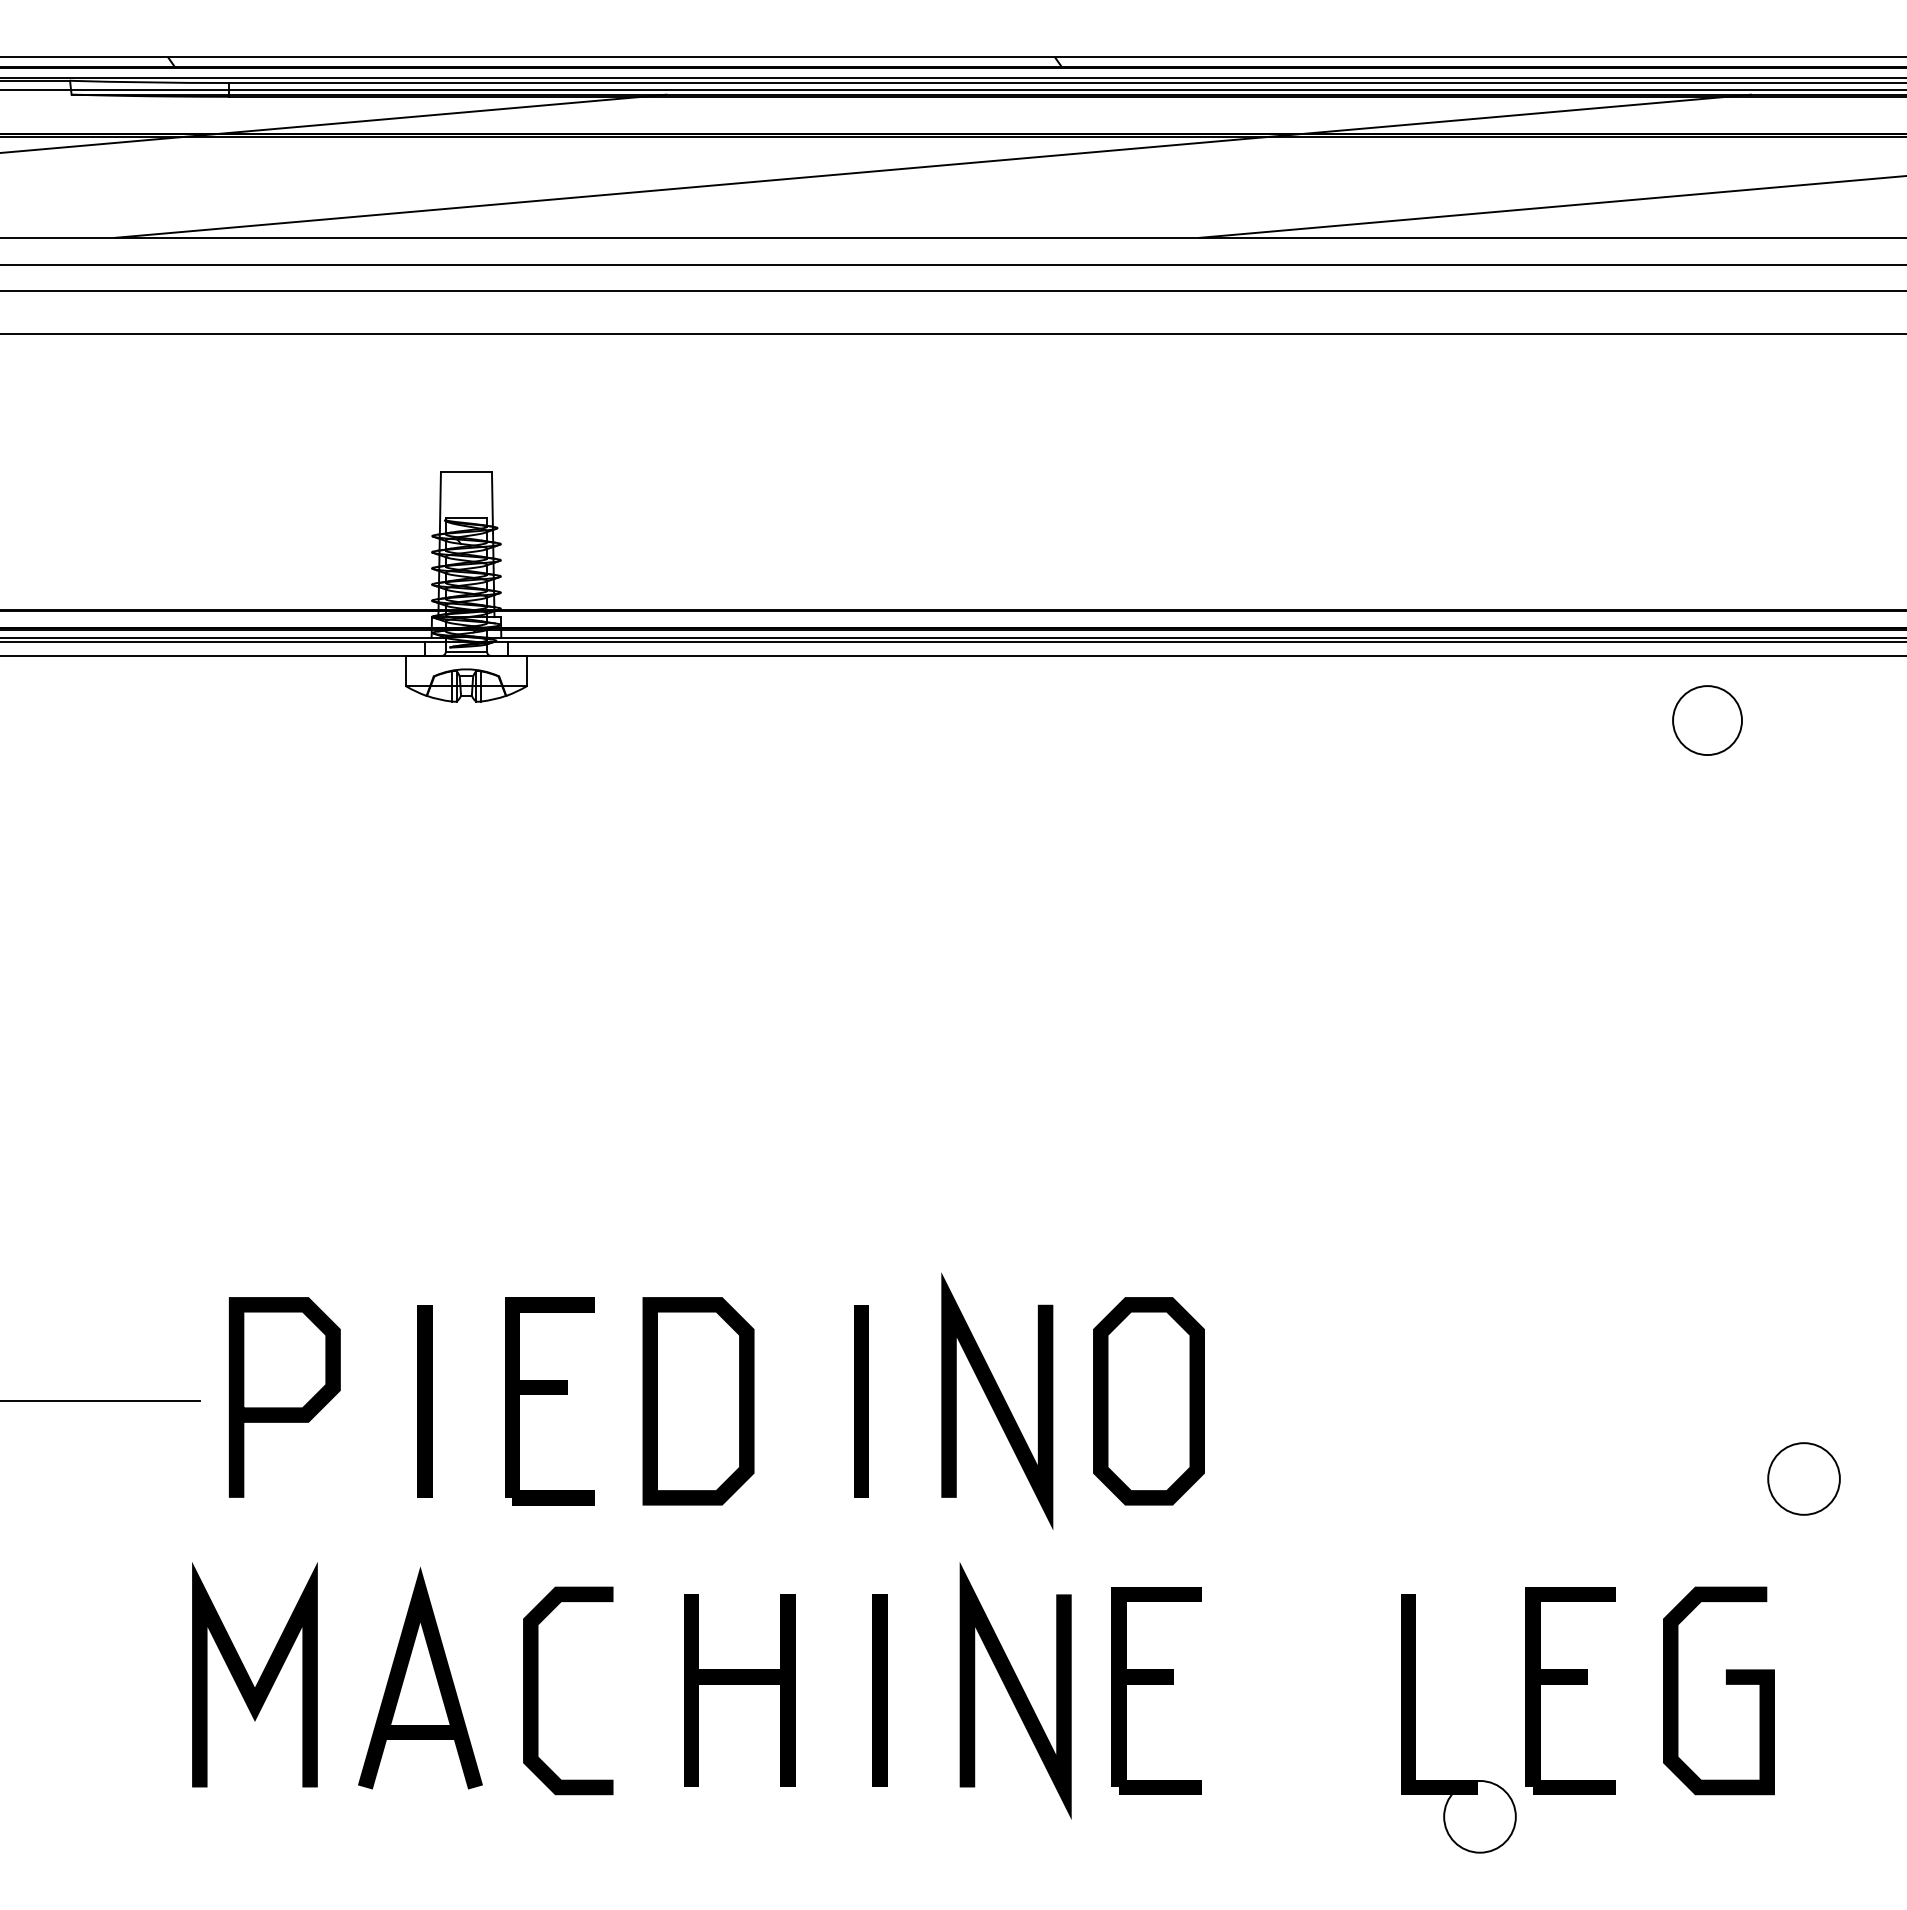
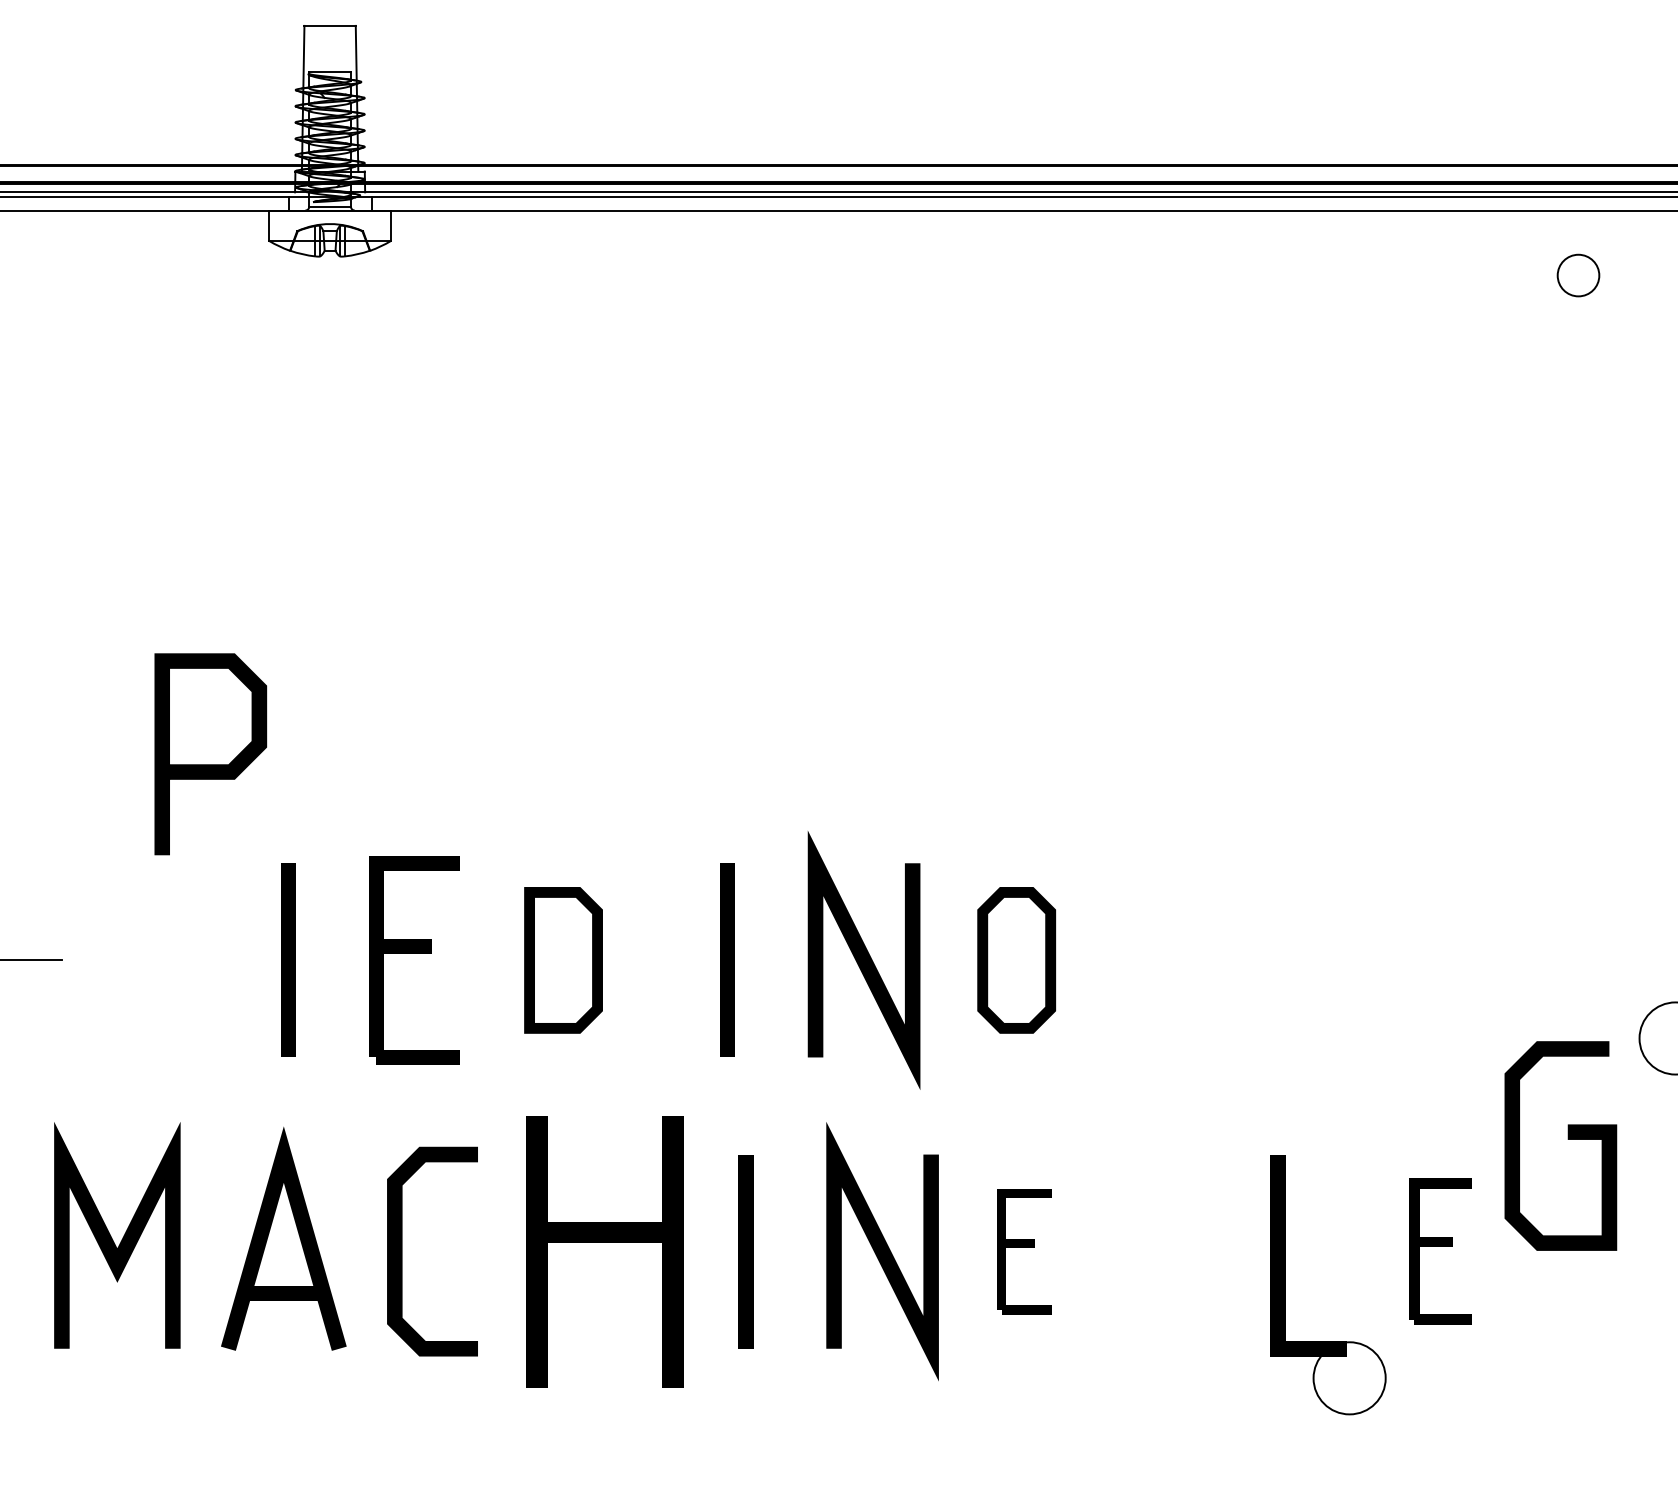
circle: (1707, 720) -> (1578, 275), size x0.6
part: (698, 1401) -> (563, 960), size x0.7
part: (1148, 1401) -> (1016, 960), size x0.7
curve: (284, 1407) -> (210, 764), moved
curve: (1726, 1684) -> (1568, 1139), moved
part: (739, 1690) -> (604, 1251), size x1.4
part: (1156, 1690) -> (1024, 1251), size x0.6
part: (1570, 1690) -> (1440, 1251), size x0.7

